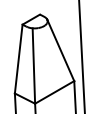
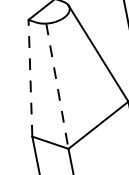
line: (18, 59) -> (30, 79), solid -> dashed
line: (33, 66) -> (56, 87), solid -> dashed

